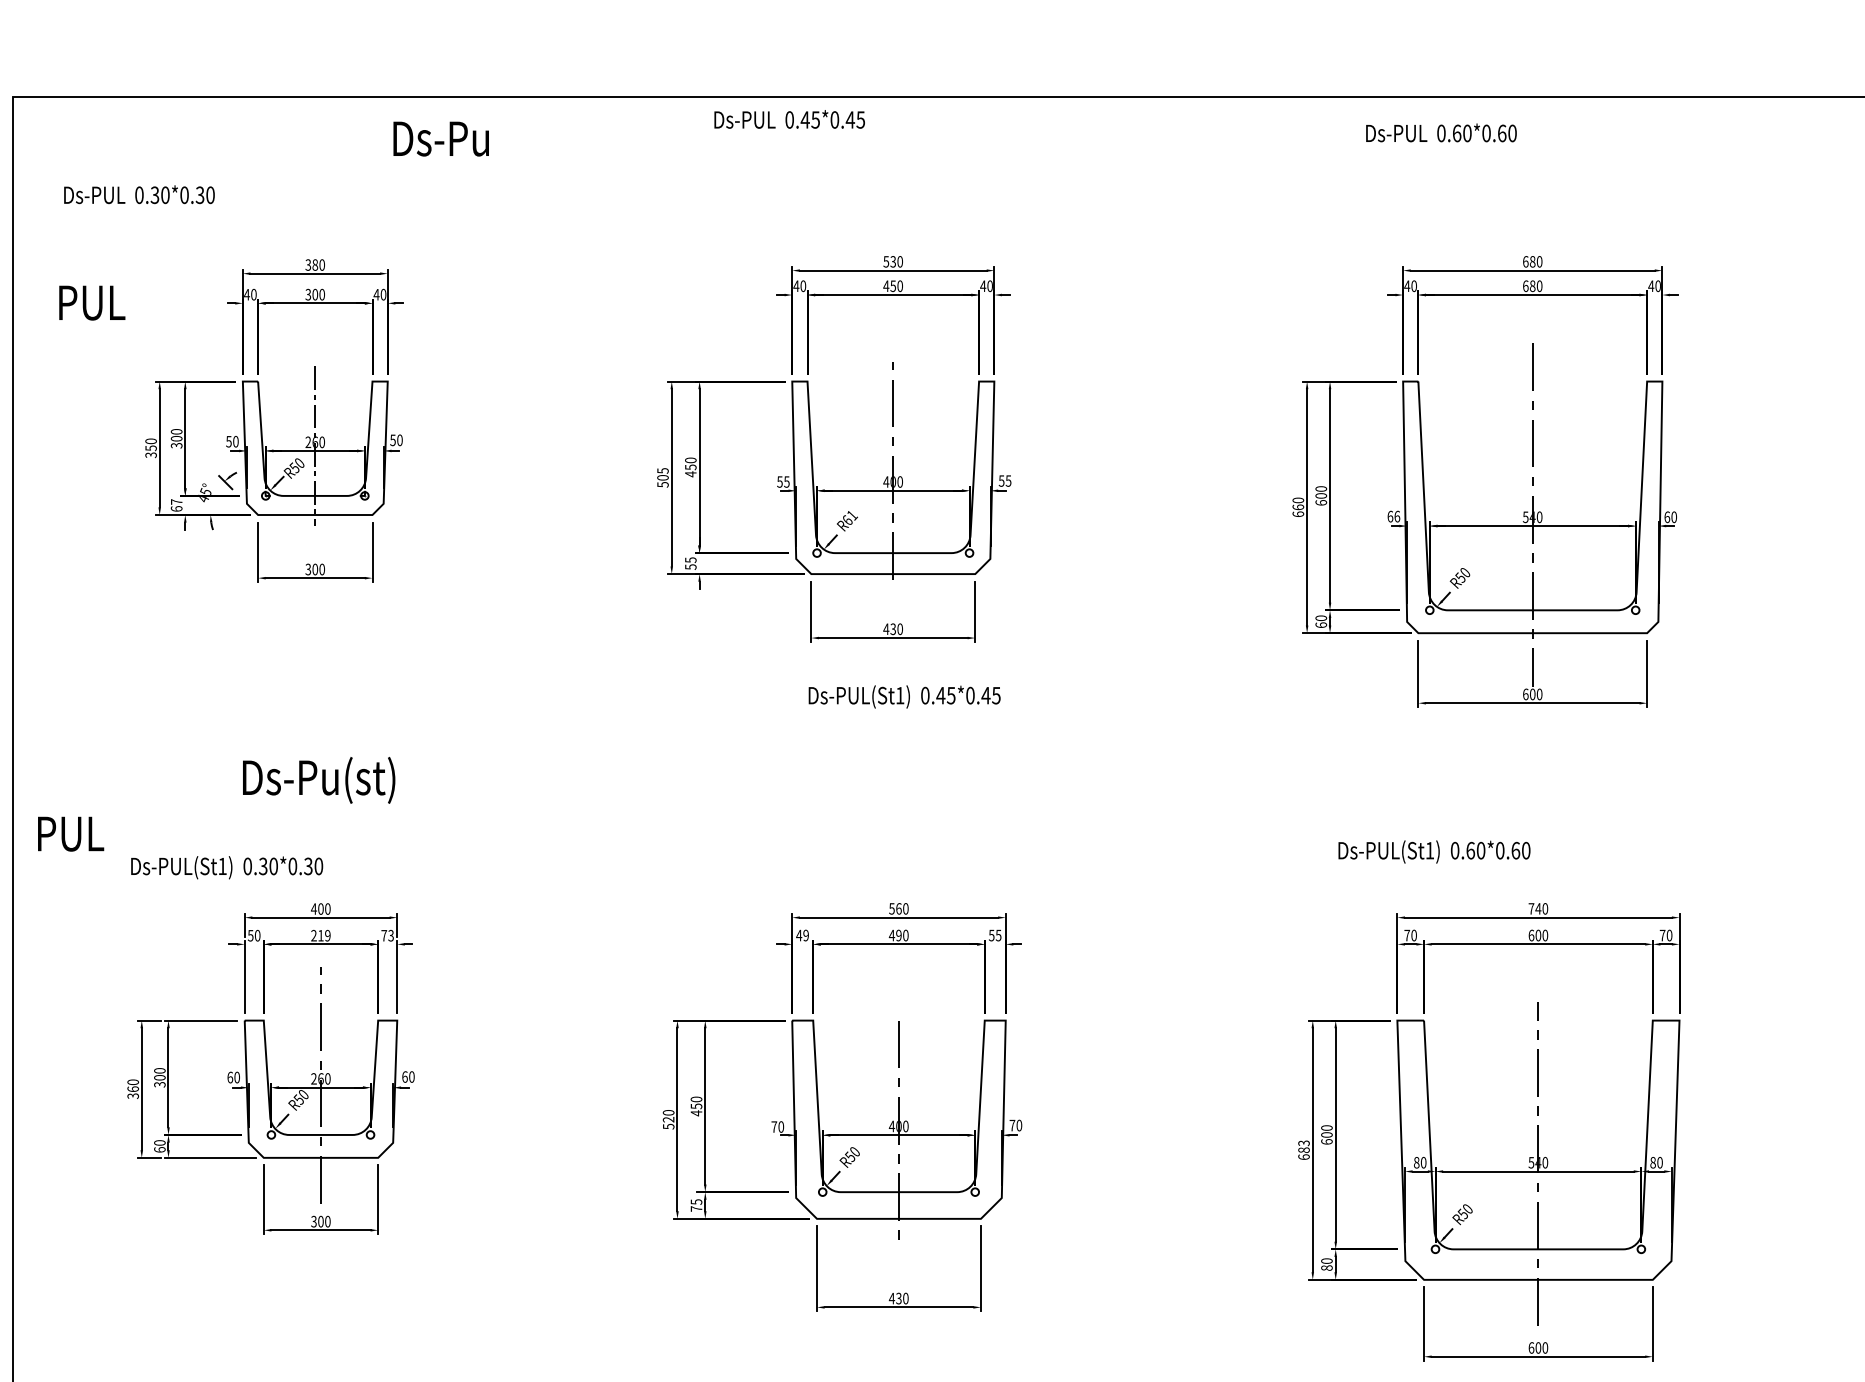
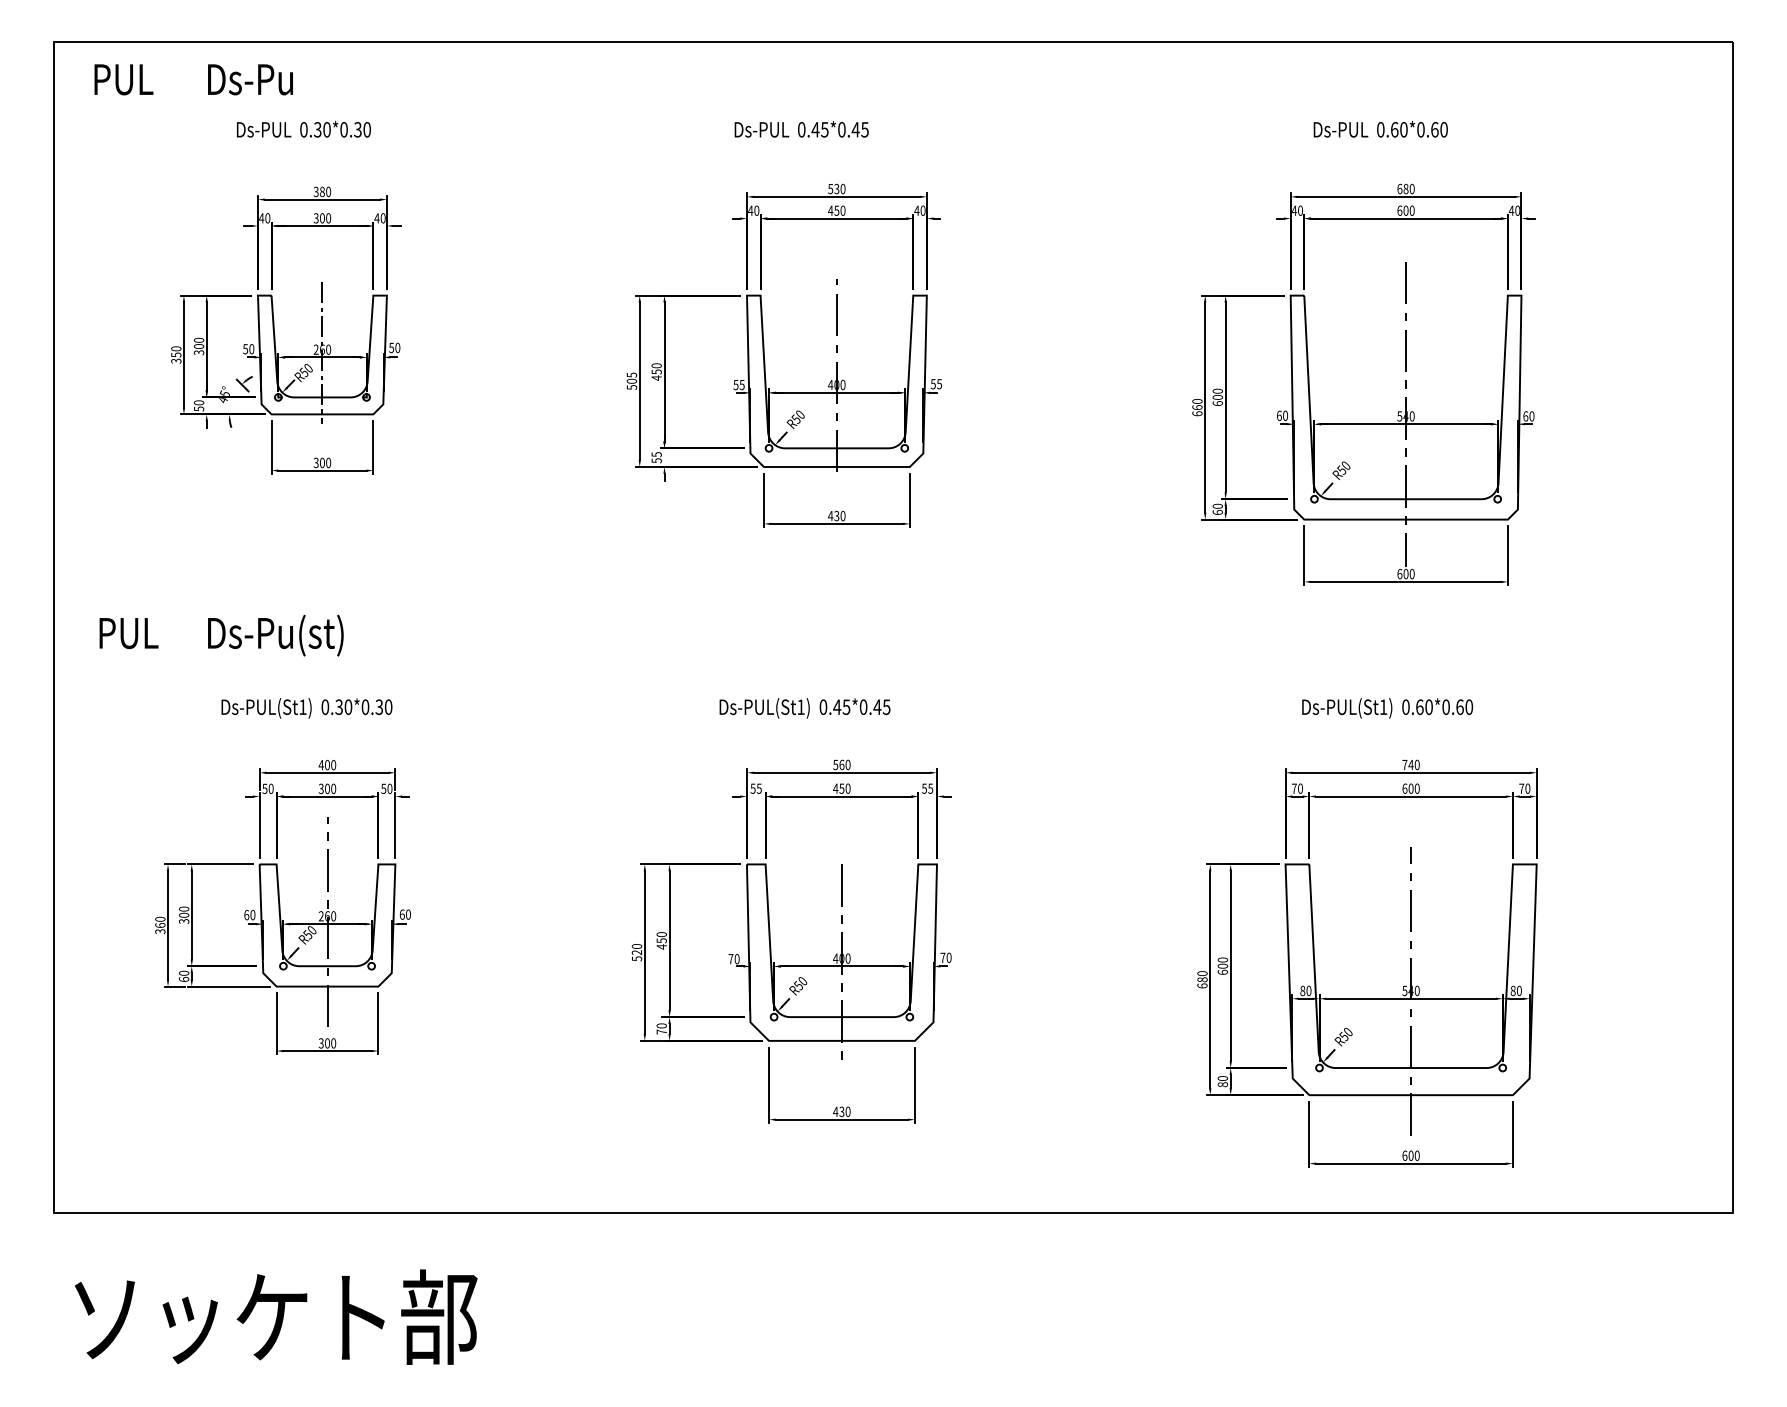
text: (789, 119) -> (801, 129), moved
text: (1441, 133) -> (1380, 129), moved
text: (441, 138) -> (250, 79), moved
text: (138, 194) -> (303, 129), moved
text: (1532, 285) -> (1405, 210), 680 -> 600
text: (91, 302) -> (123, 79), moved
text: (176, 505) -> (198, 405), 67 -> 50
text: (1397, 516) -> (1285, 415), 66 -> 60
text: (850, 517) -> (798, 416), R61 -> R50
text: (904, 697) -> (804, 708), moved
text: (318, 780) -> (275, 635), moved
text: (70, 834) -> (128, 633), moved
text: (1434, 852) -> (1387, 708), moved
text: (226, 867) -> (306, 708), moved
text: (320, 935) -> (327, 788), 219 -> 300
text: (387, 935) -> (386, 788), 73 -> 50
text: (801, 935) -> (755, 788), 49 -> 55
text: (898, 935) -> (841, 788), 490 -> 450
text: (1304, 1143) -> (1202, 973), 683 -> 680
text: (696, 1201) -> (661, 1025), 75 -> 70

